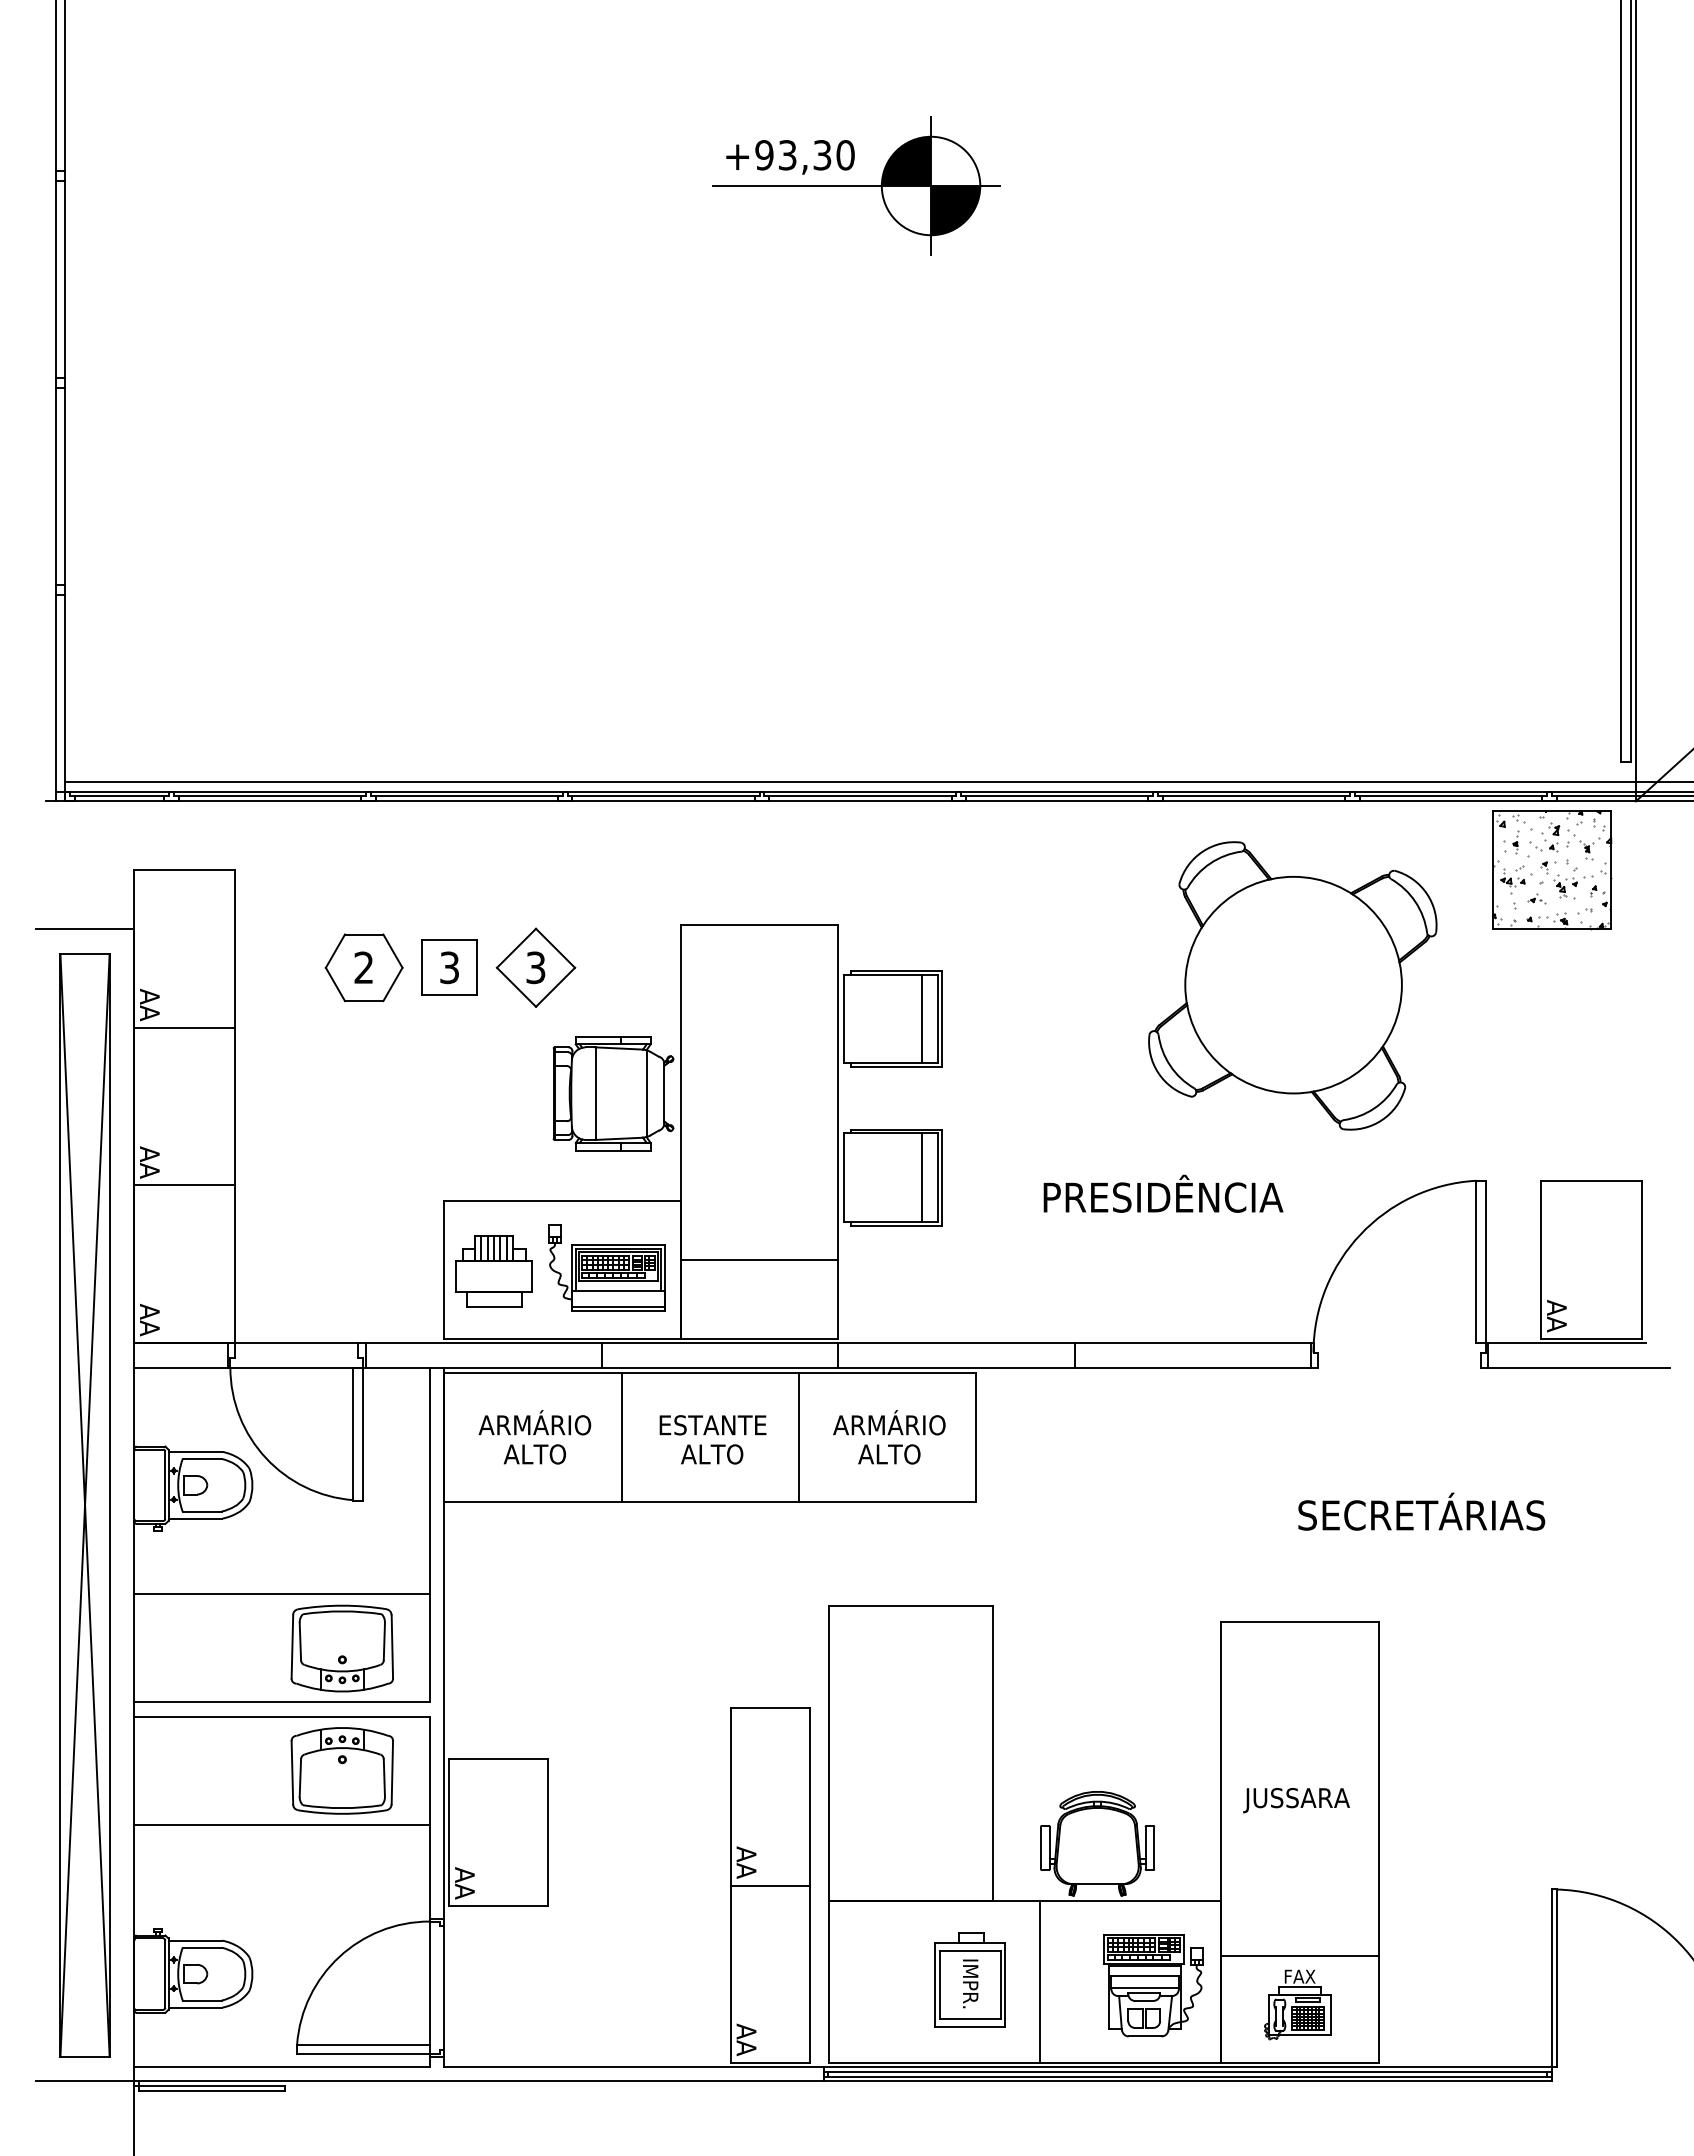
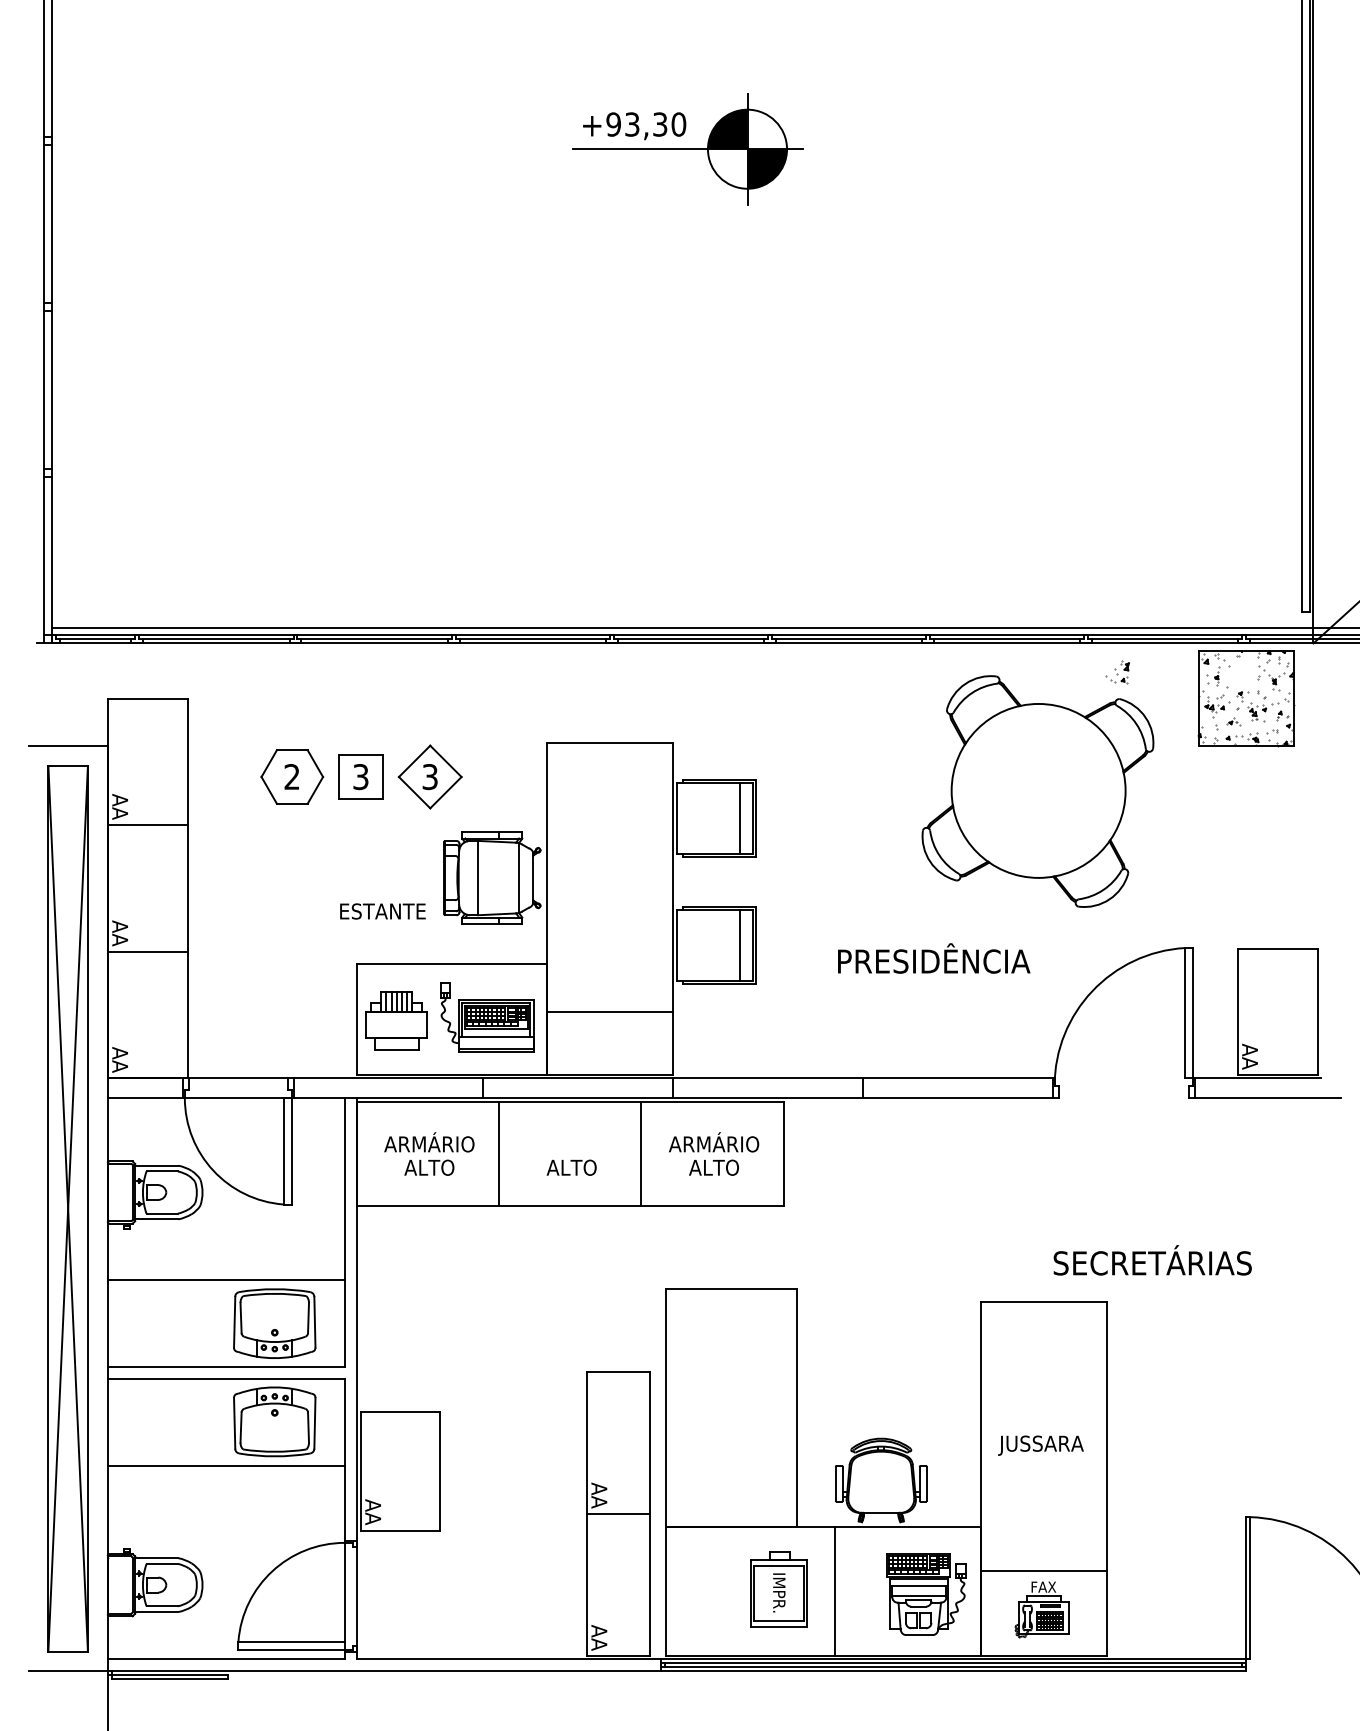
part: (1544, 837) -> (1117, 672), moved
text: (712, 1425) -> (382, 911), moved
text: (1421, 1511) -> (1152, 1260), moved

